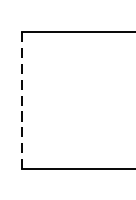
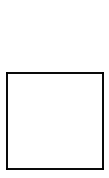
line: (21, 99) -> (6, 120), dashed -> solid

